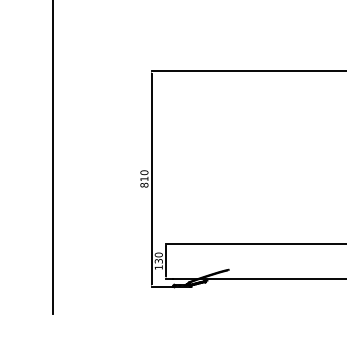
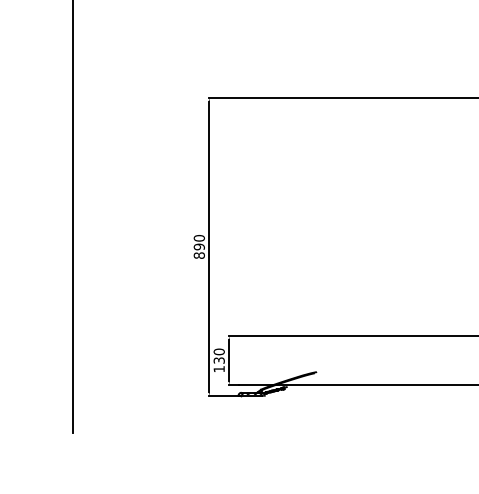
text: (143, 178) -> (198, 246), 810 -> 890

